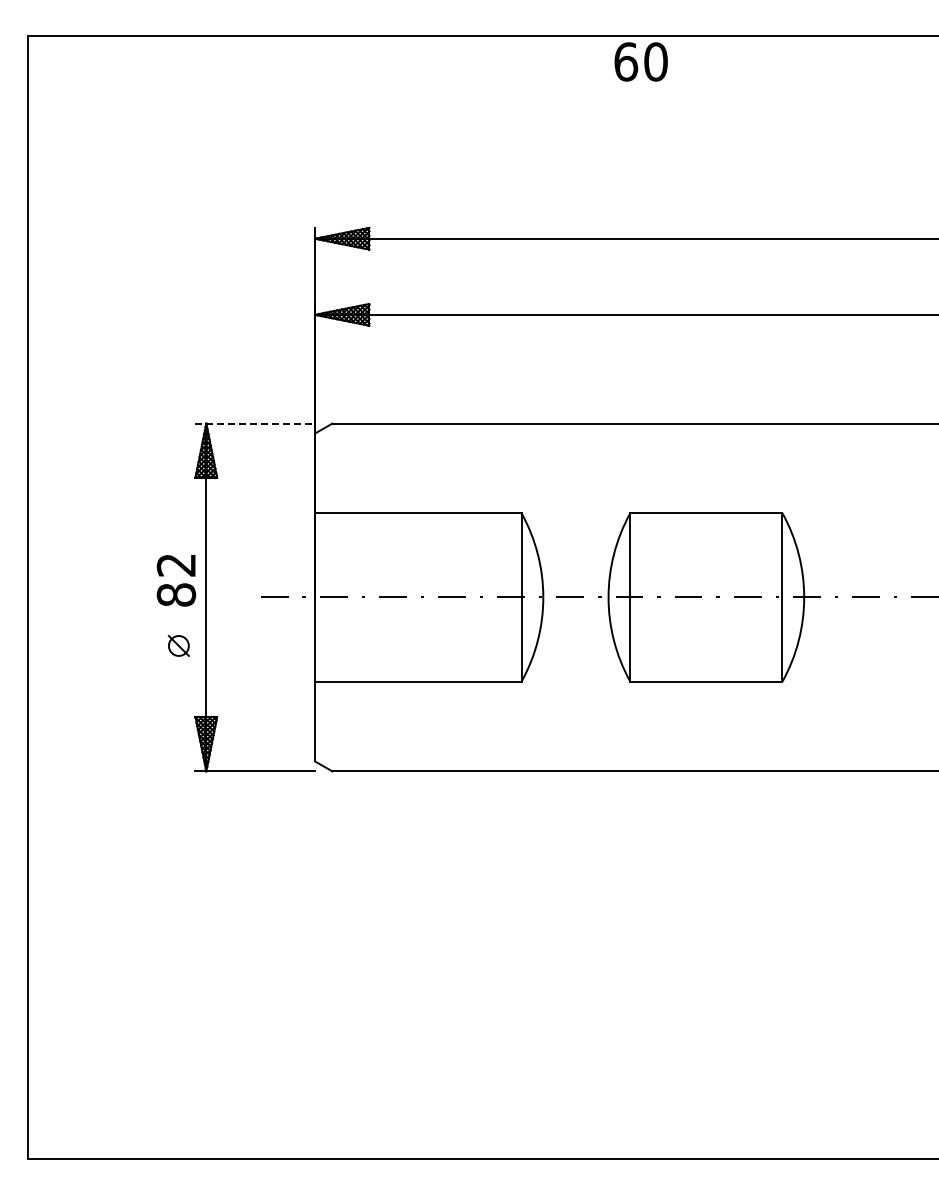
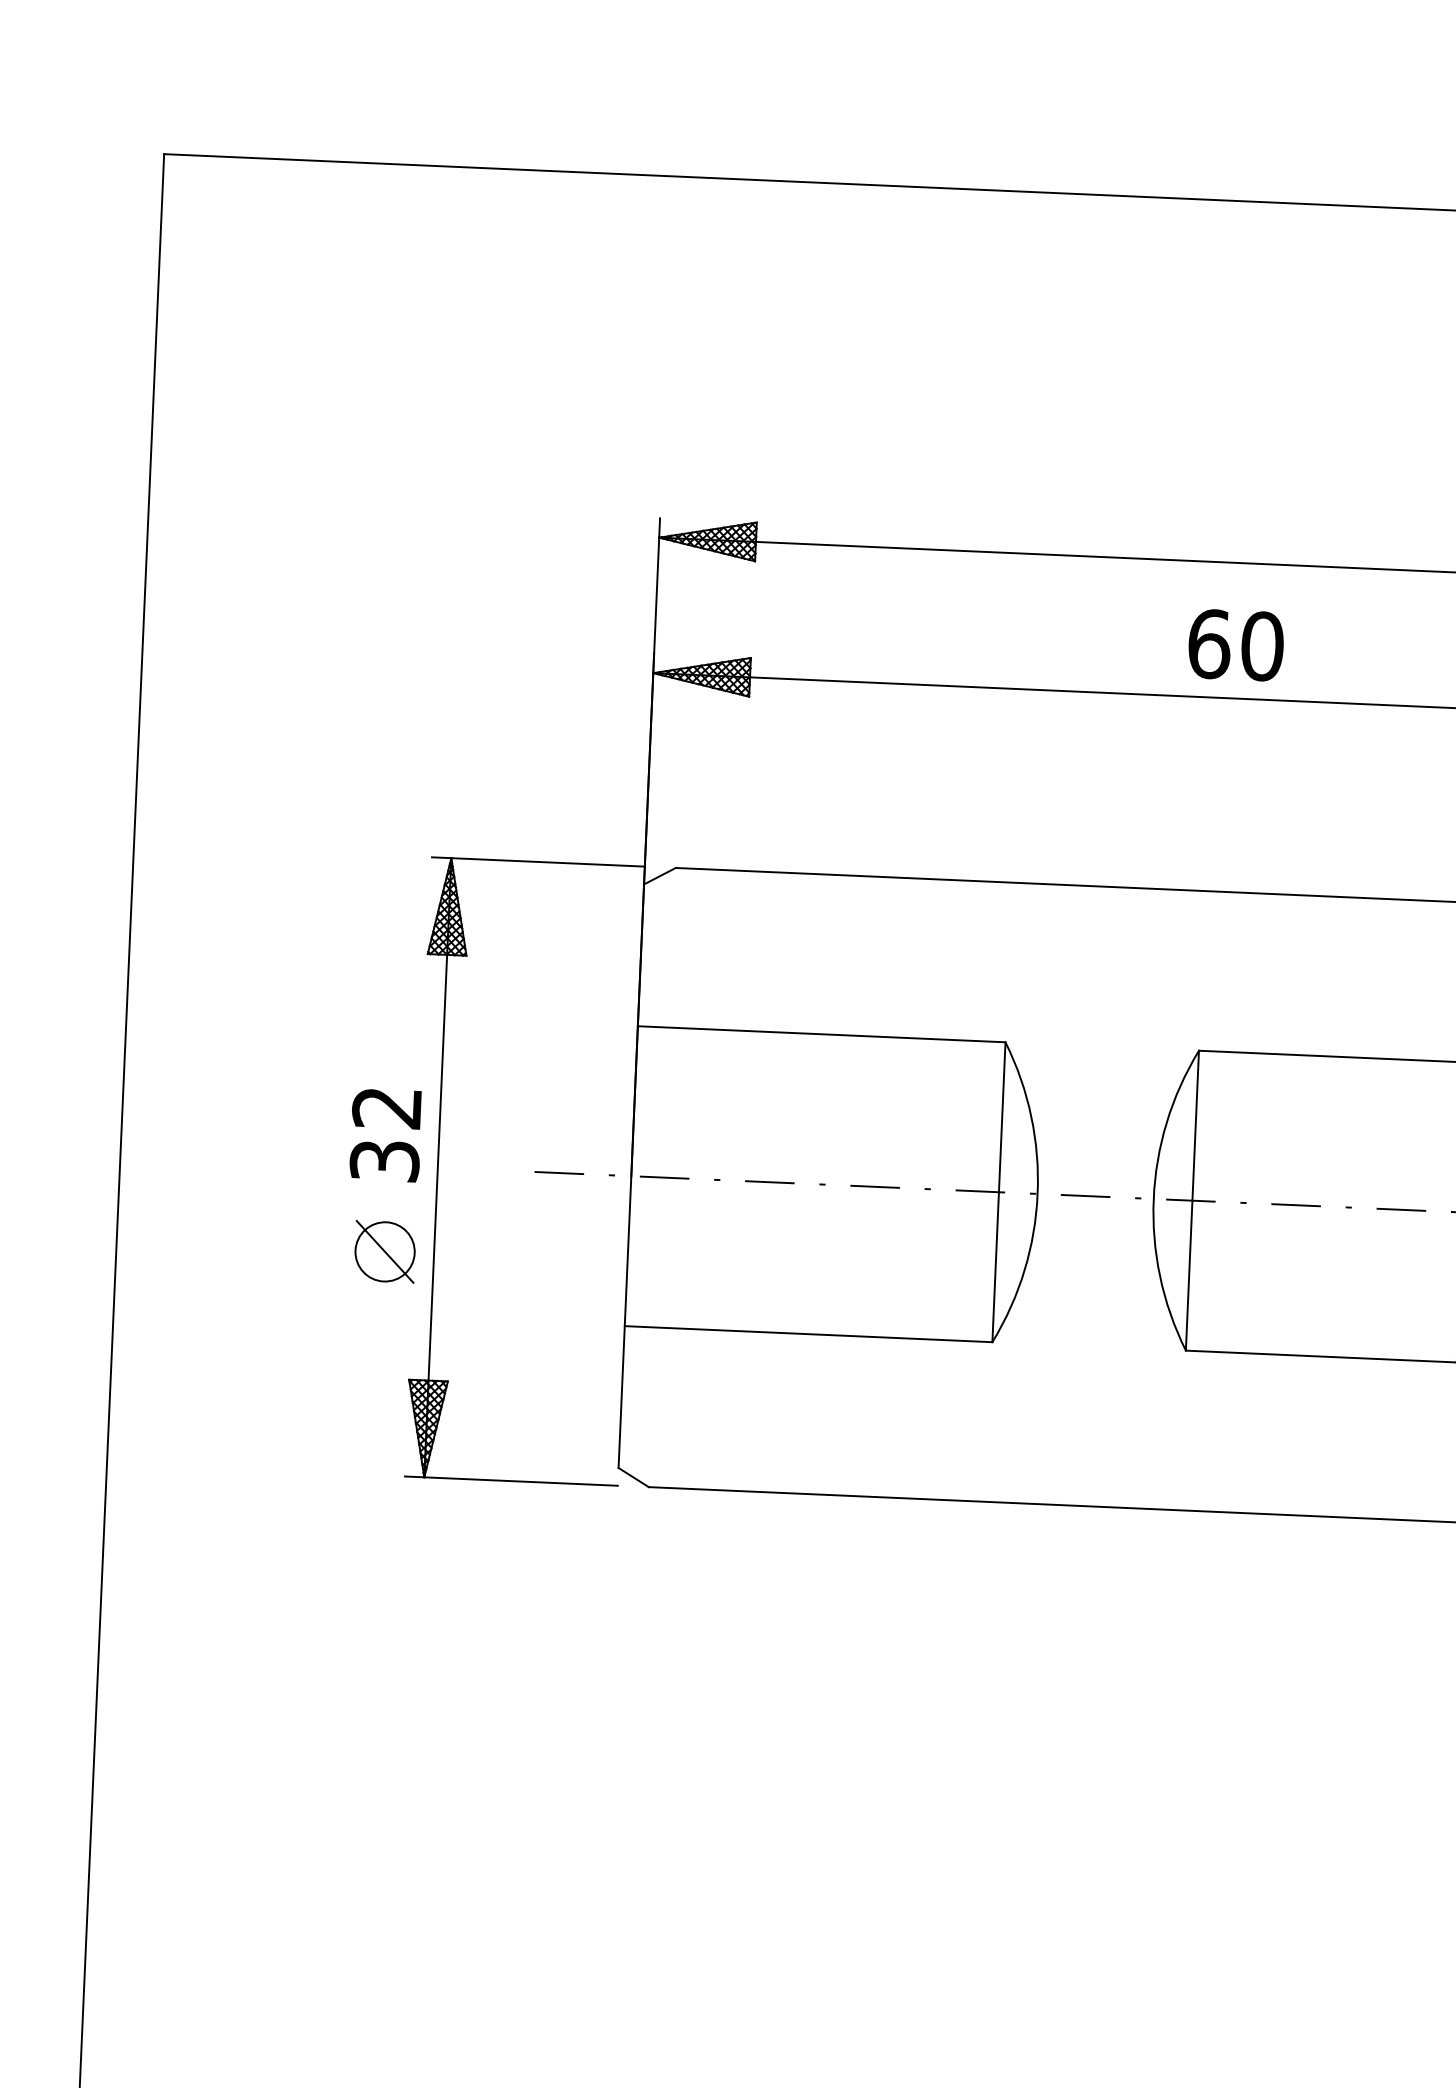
text: (640, 61) -> (1234, 644), moved
line: (255, 423) -> (538, 861), dashed -> solid
text: (176, 594) -> (384, 1160), 82 -> 32
part: (178, 645) -> (384, 1251), size x1.67

